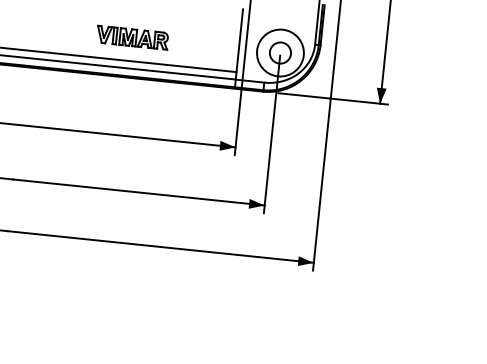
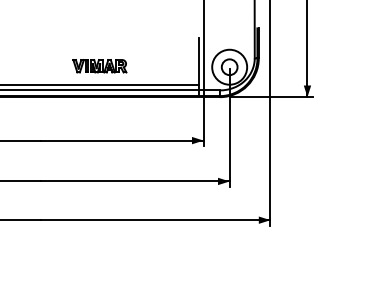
part: (132, 38) -> (99, 66), moved

